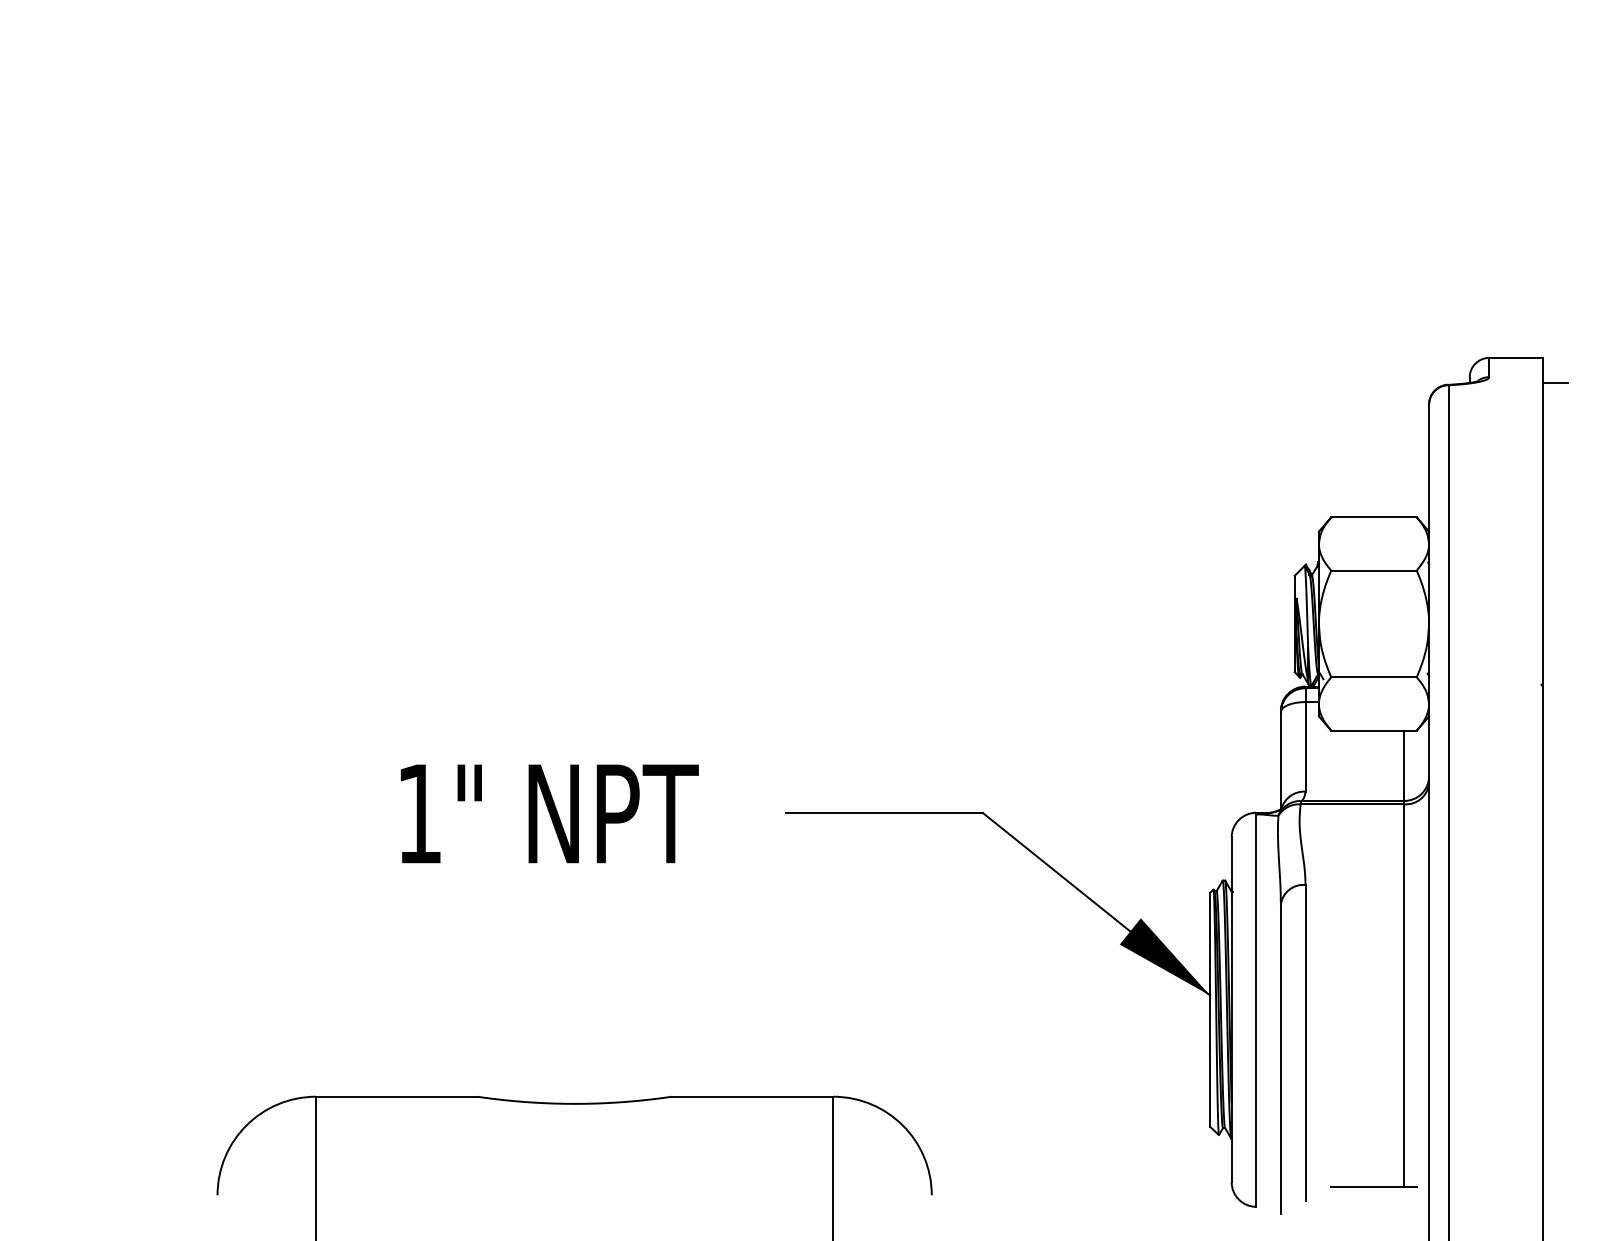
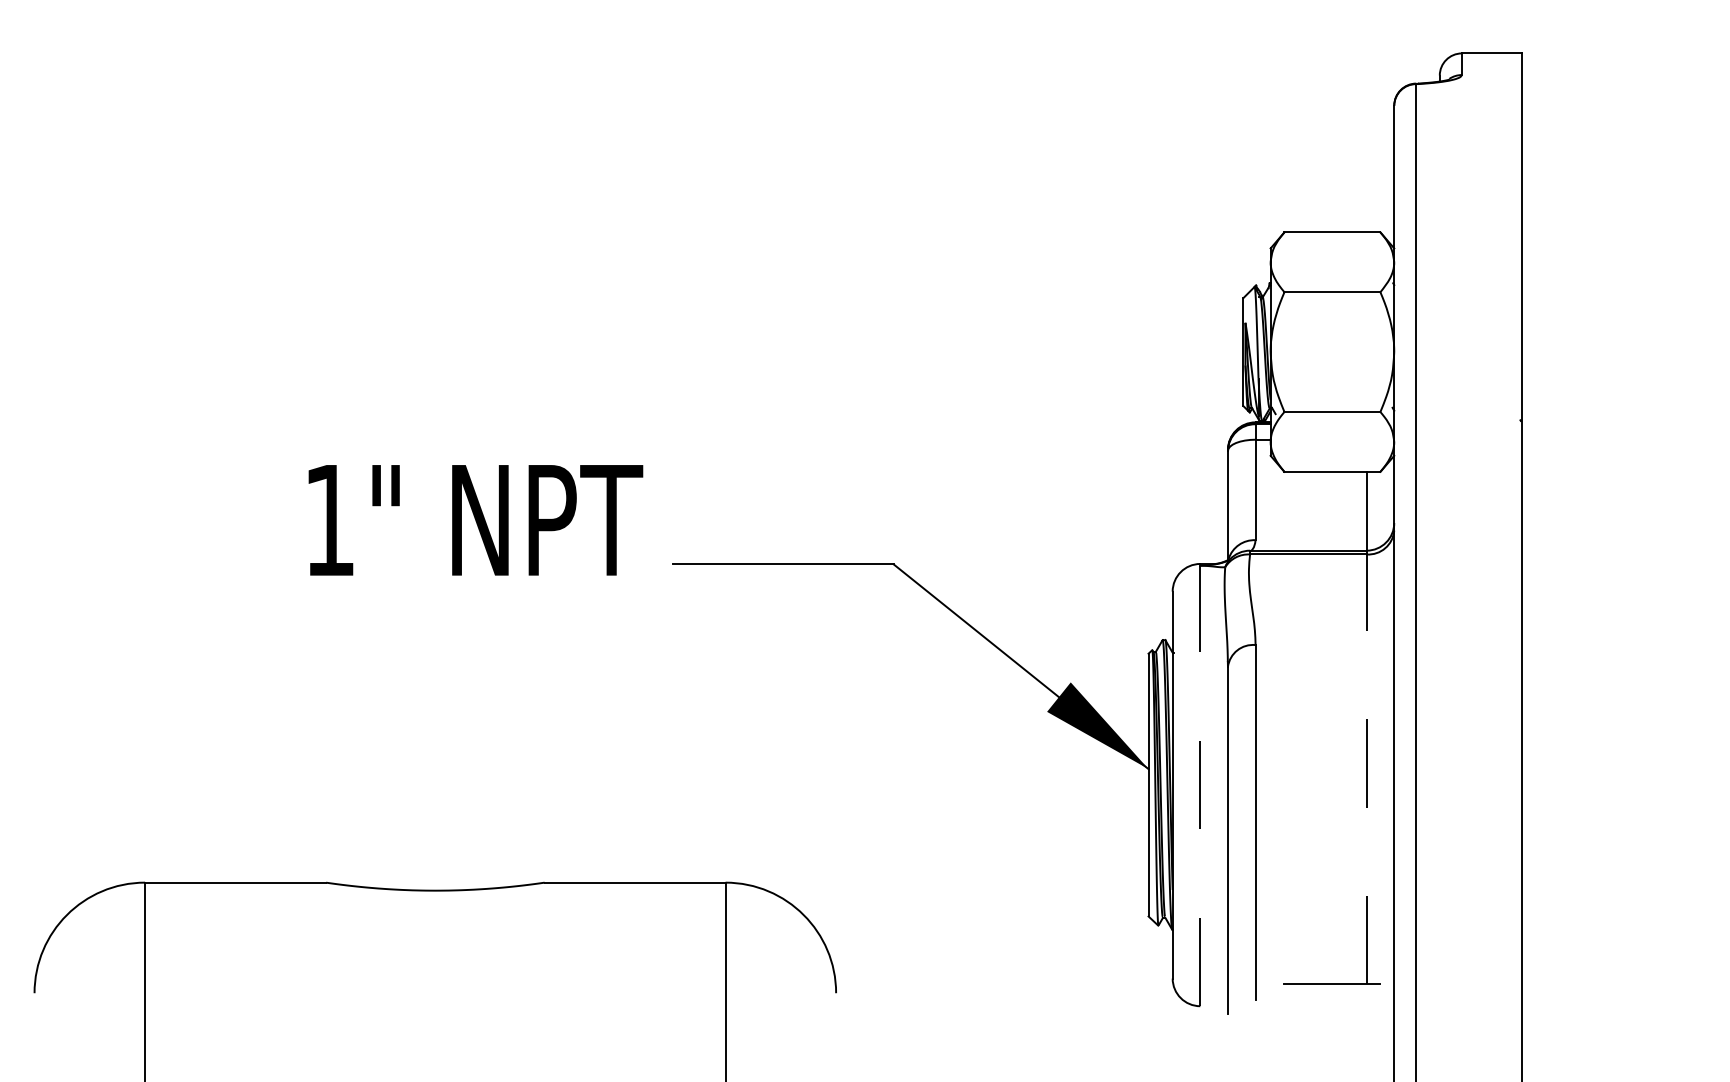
line: (1554, 382) -> (1535, 81), removed
text: (549, 813) -> (475, 519), moved
line: (1404, 995) -> (1366, 769), solid -> dashed
line: (1256, 1010) -> (1200, 785), solid -> dashed

